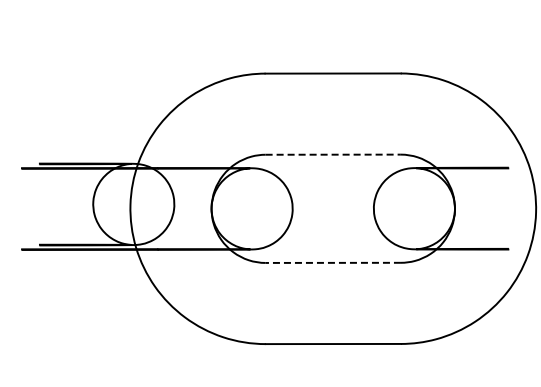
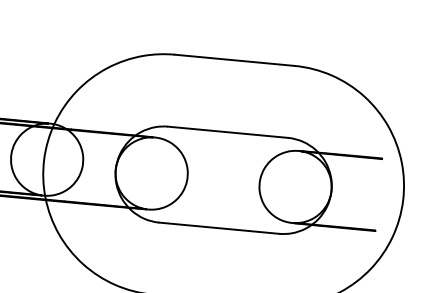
line: (333, 154) -> (228, 132), dashed -> solid
line: (333, 262) -> (219, 227), dashed -> solid

